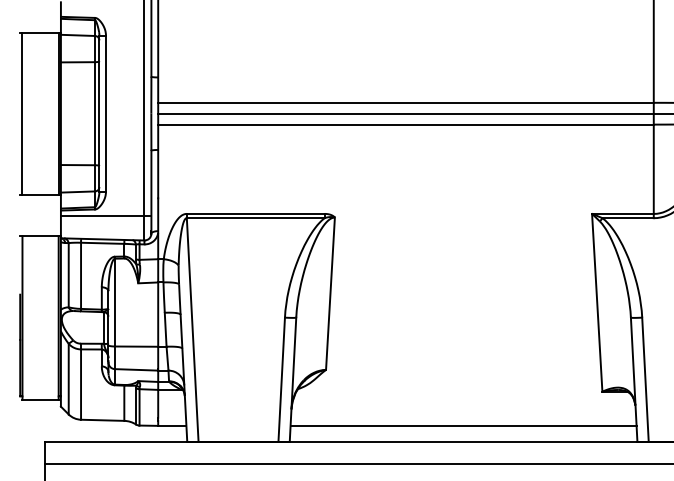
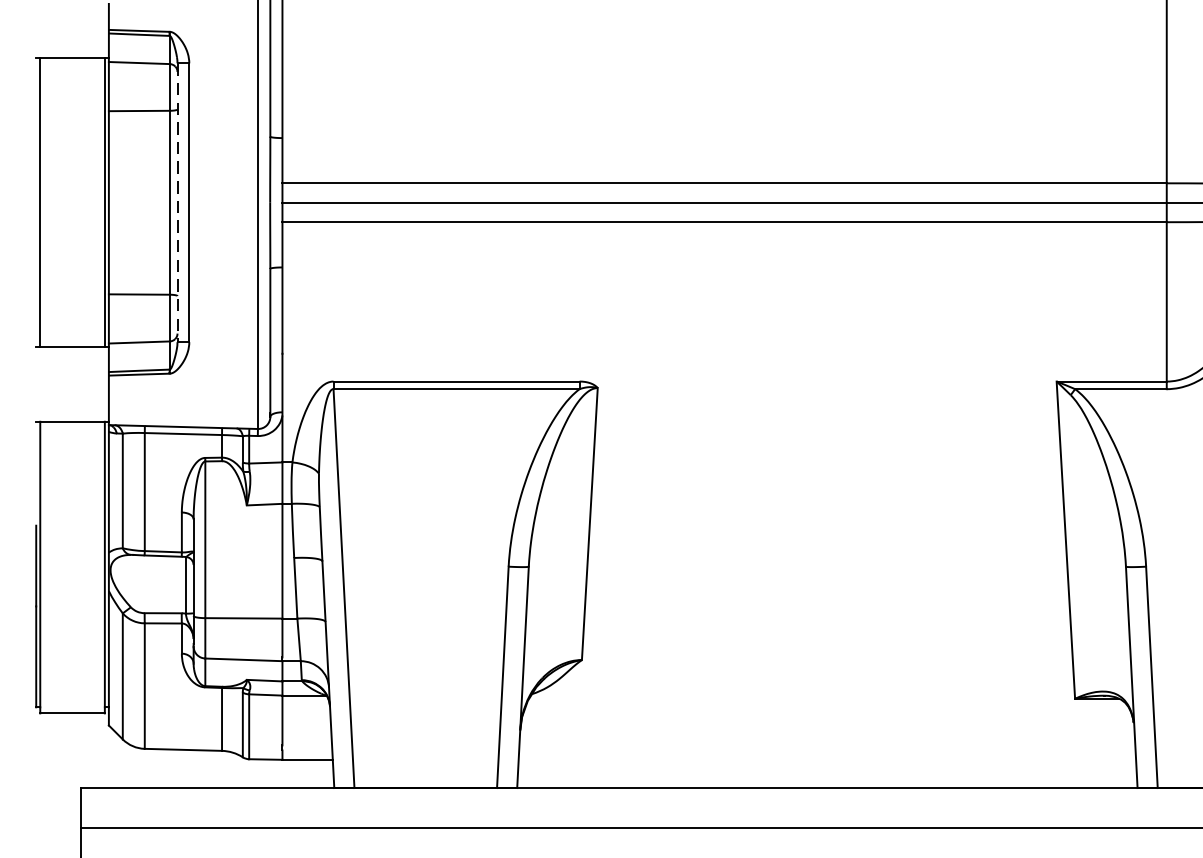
line: (99, 114) -> (177, 204), solid -> dashed
line: (105, 215) -> (188, 384), removed
line: (463, 425) -> (827, 759), removed

